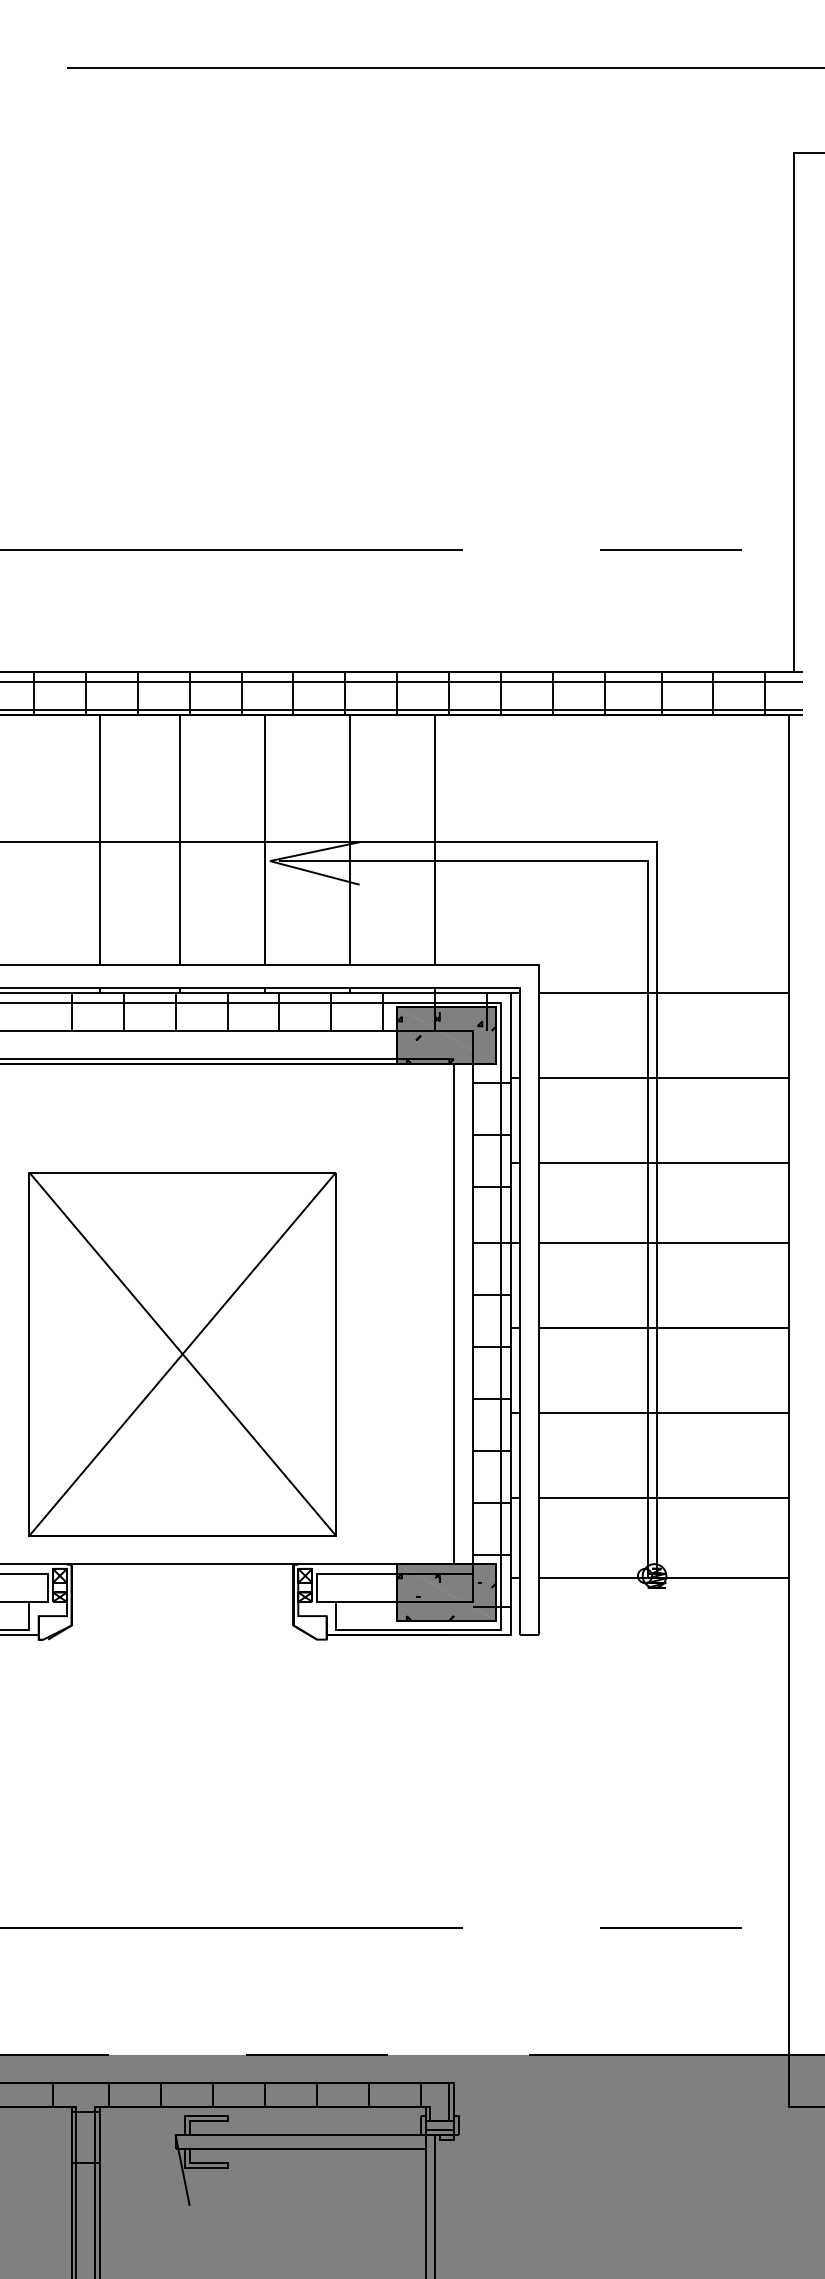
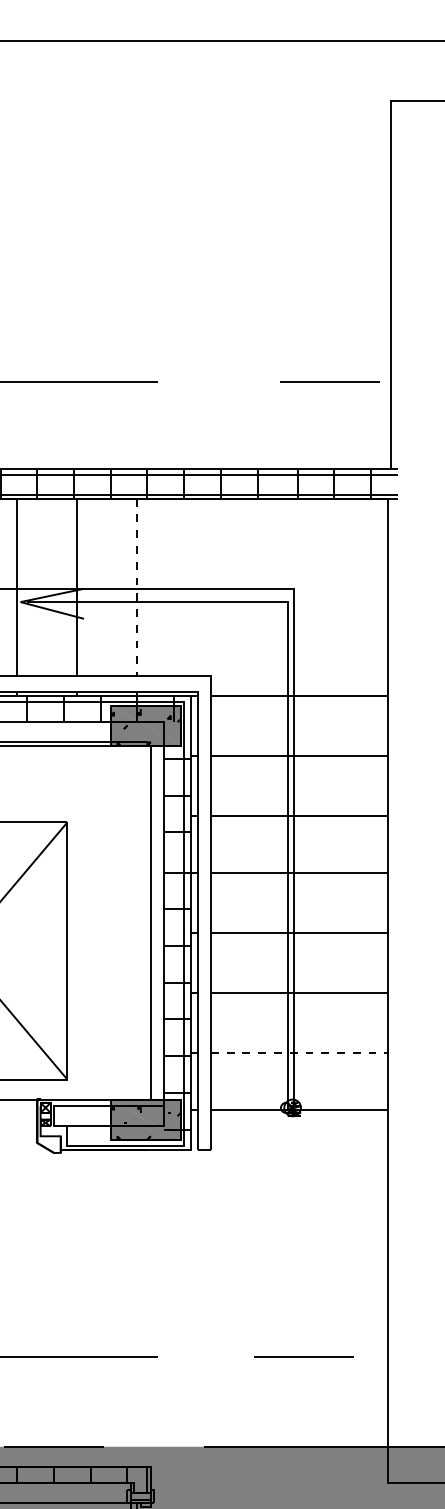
line: (670, 549) -> (329, 381), moved
line: (435, 840) -> (137, 587), solid -> dashed
line: (664, 1498) -> (299, 1053), solid -> dashed

